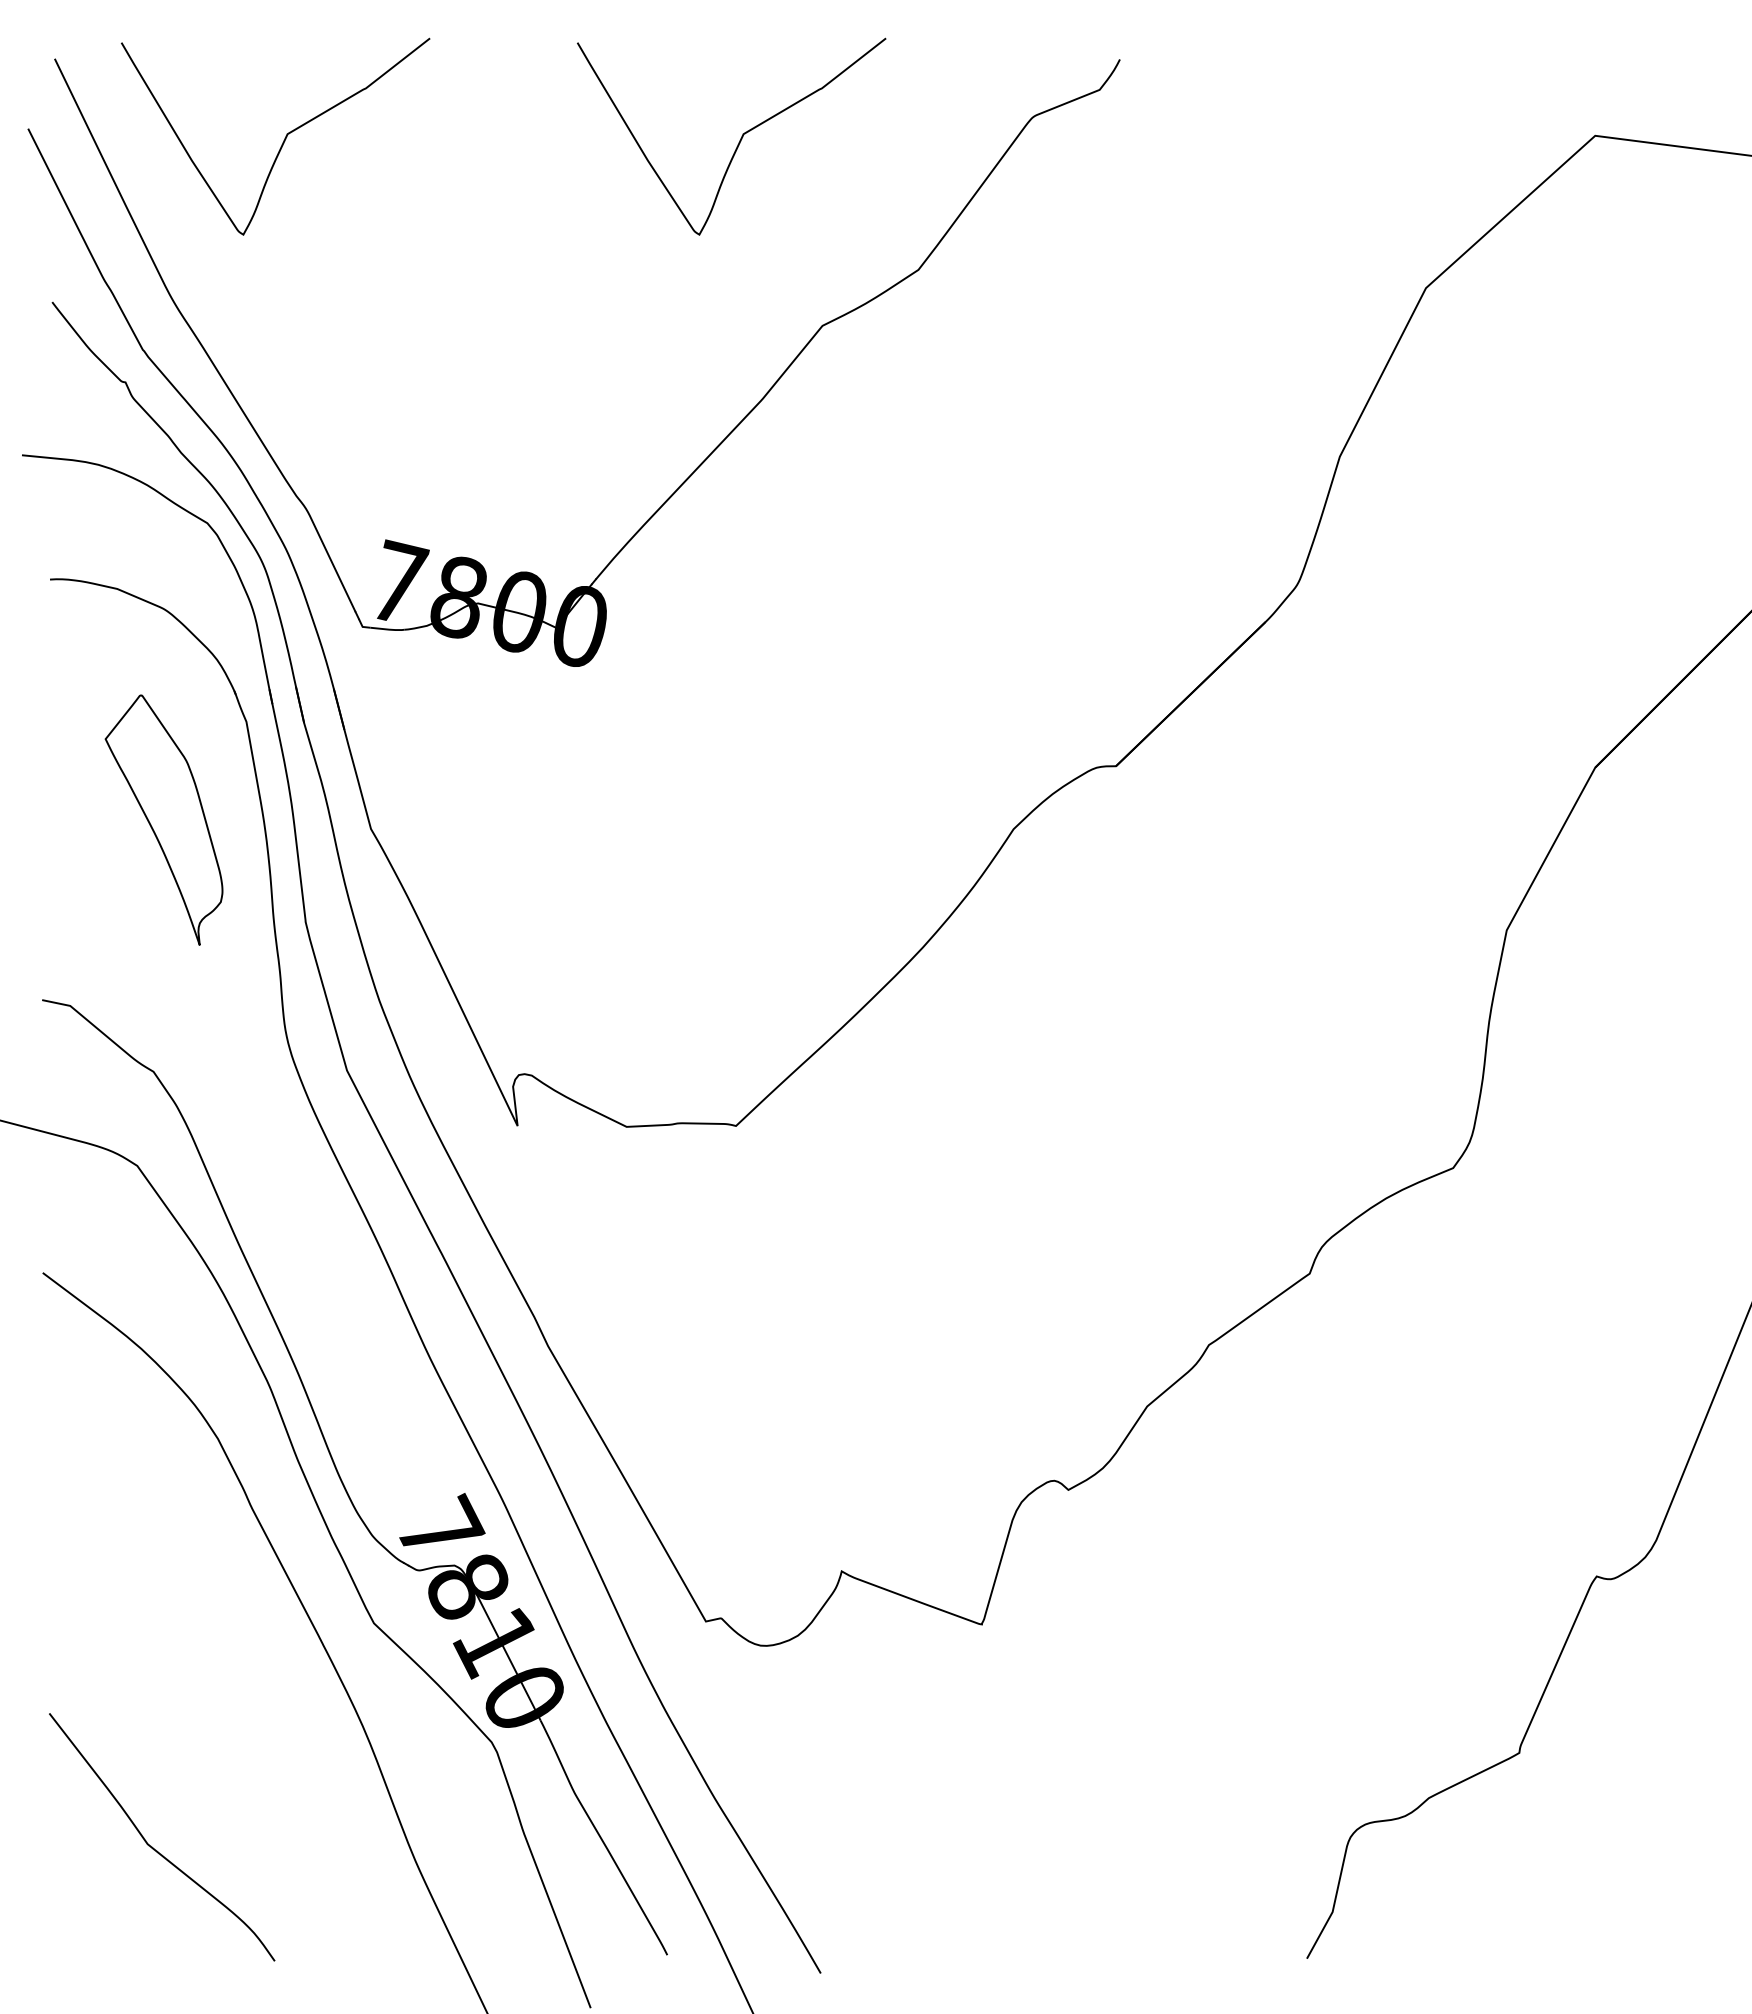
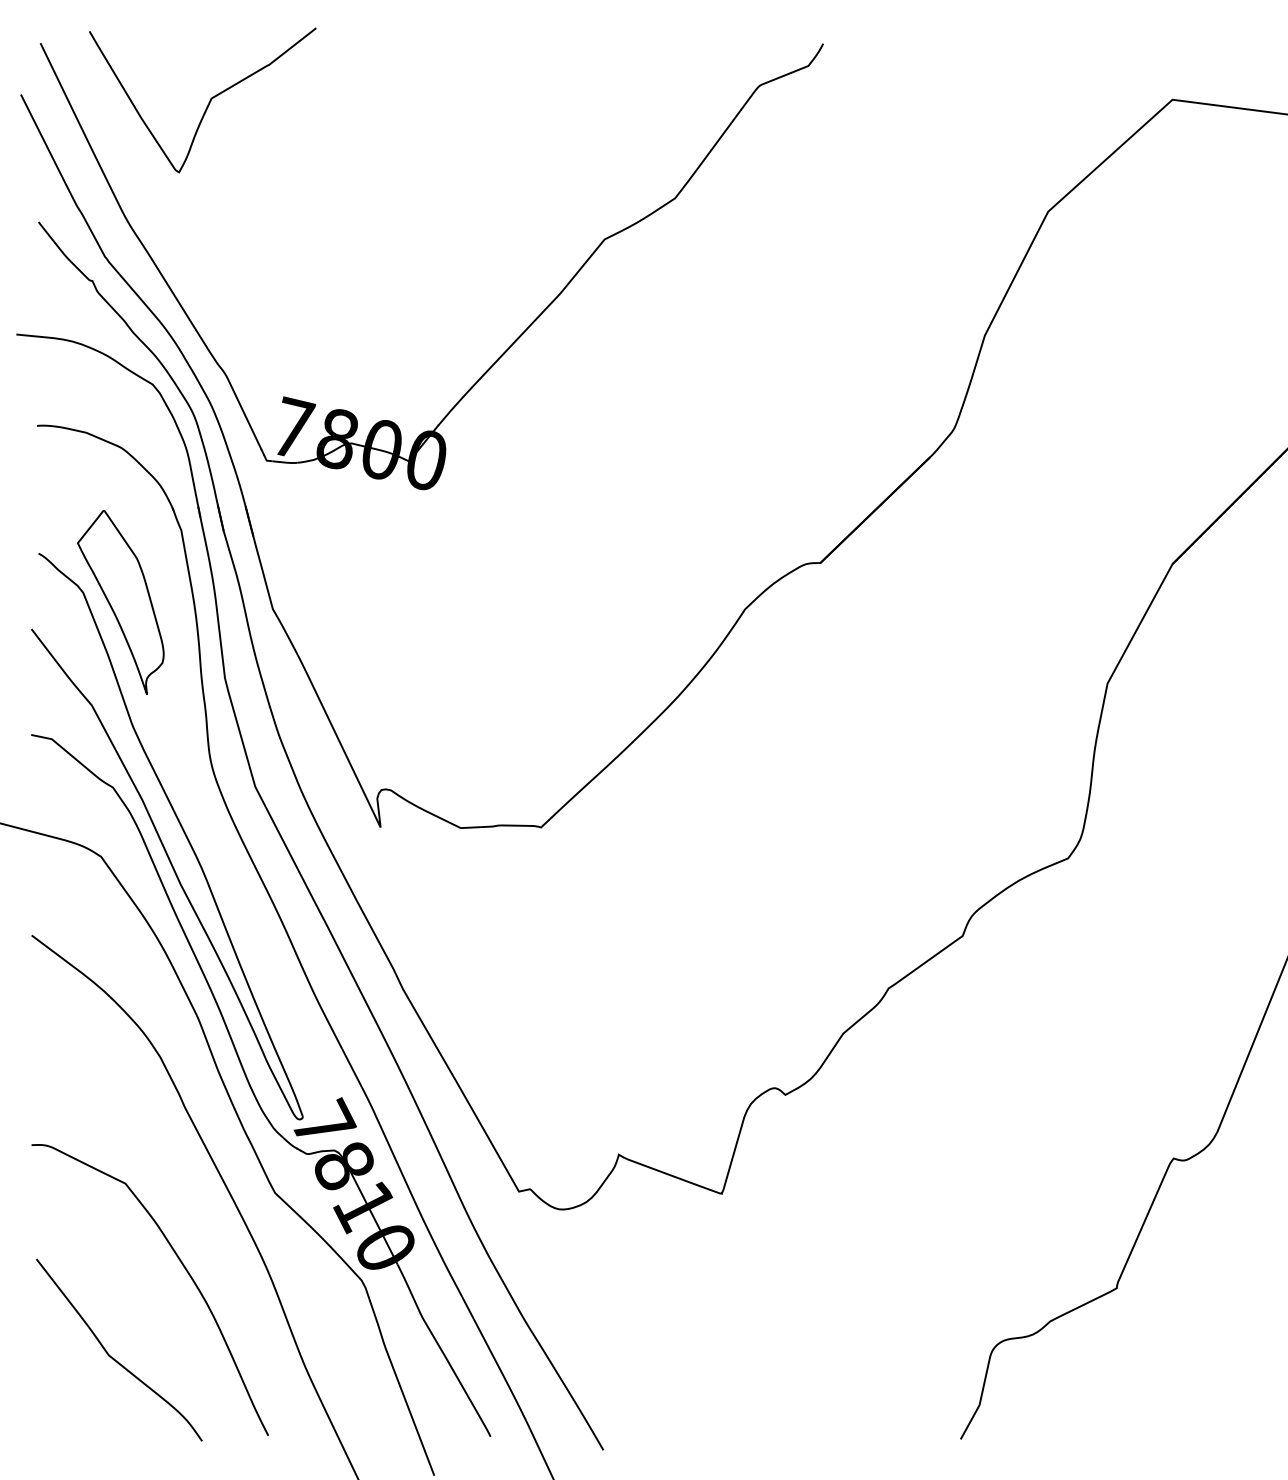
curve: (739, 140) -> (543, 103), removed
curve: (219, 1143) -> (161, 840), added
curve: (250, 1725) -> (184, 1268), added

